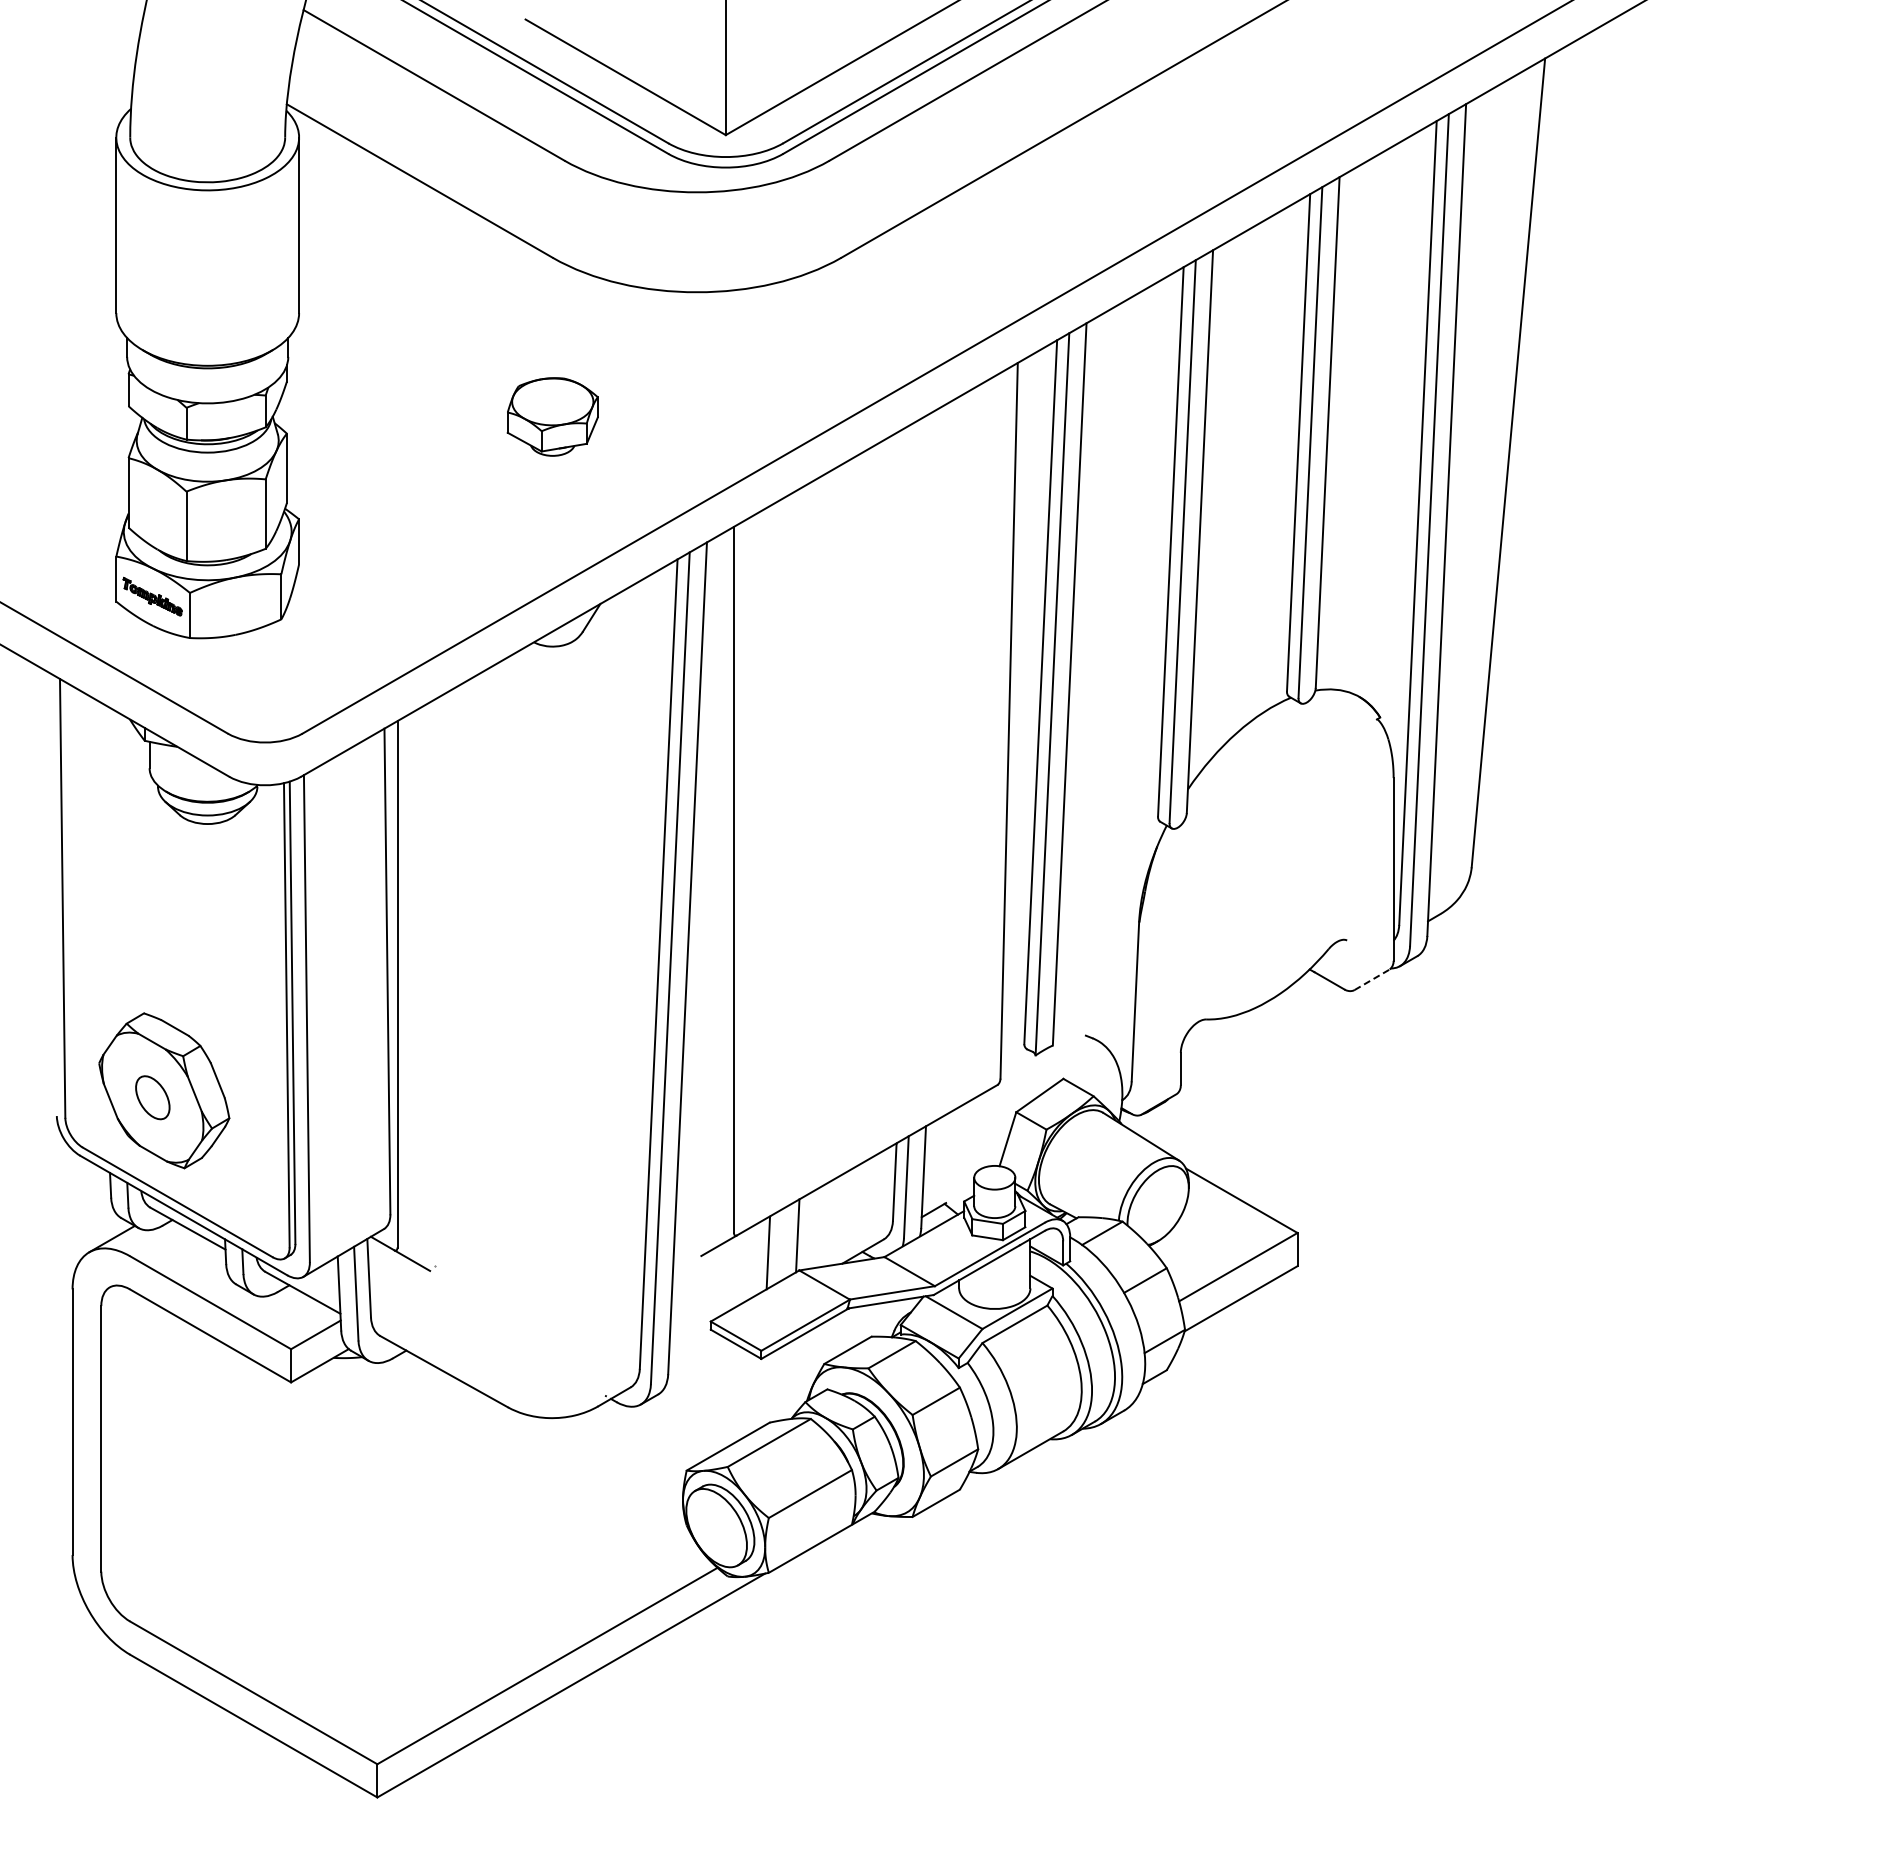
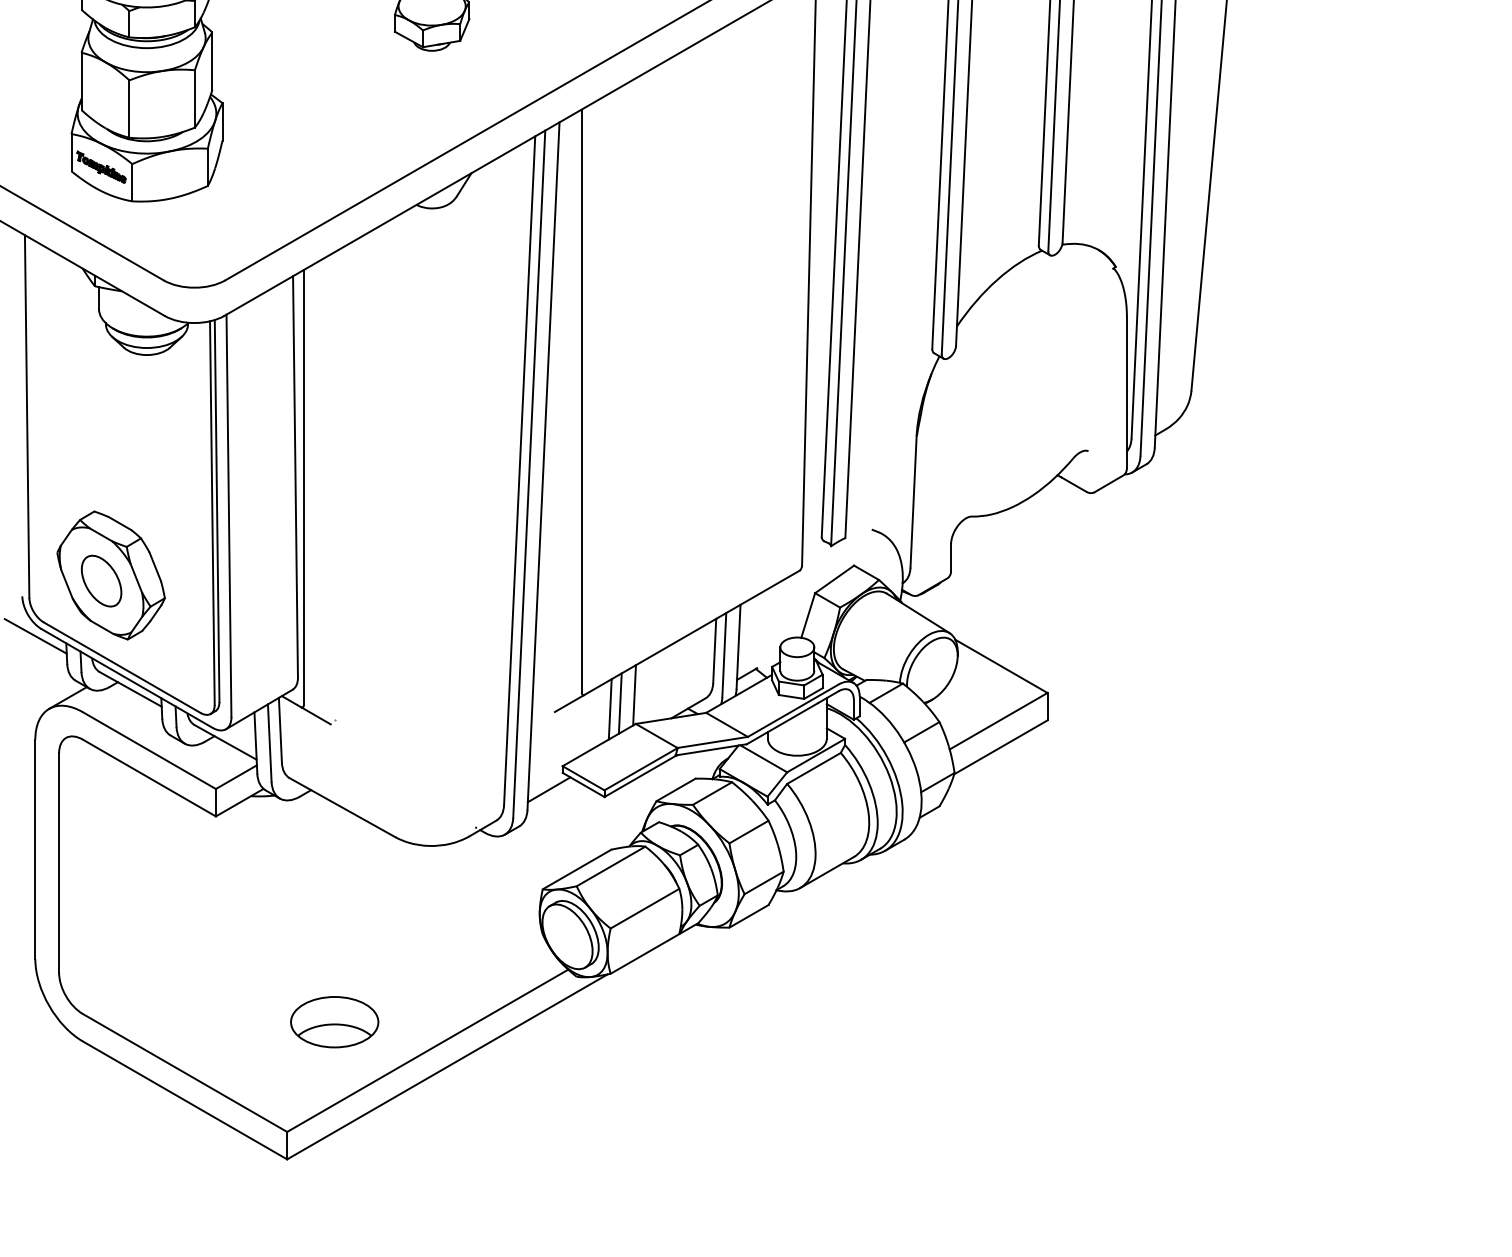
line: (1371, 979) -> (1108, 483), dashed -> solid
part: (152, 1097) -> (101, 581), size x1.43
line: (72, 1164) -> (35, 636), added
line: (780, 1245) -> (620, 703), added
line: (694, 1350) -> (549, 790), added
part: (434, 1631) -> (334, 1022), added

